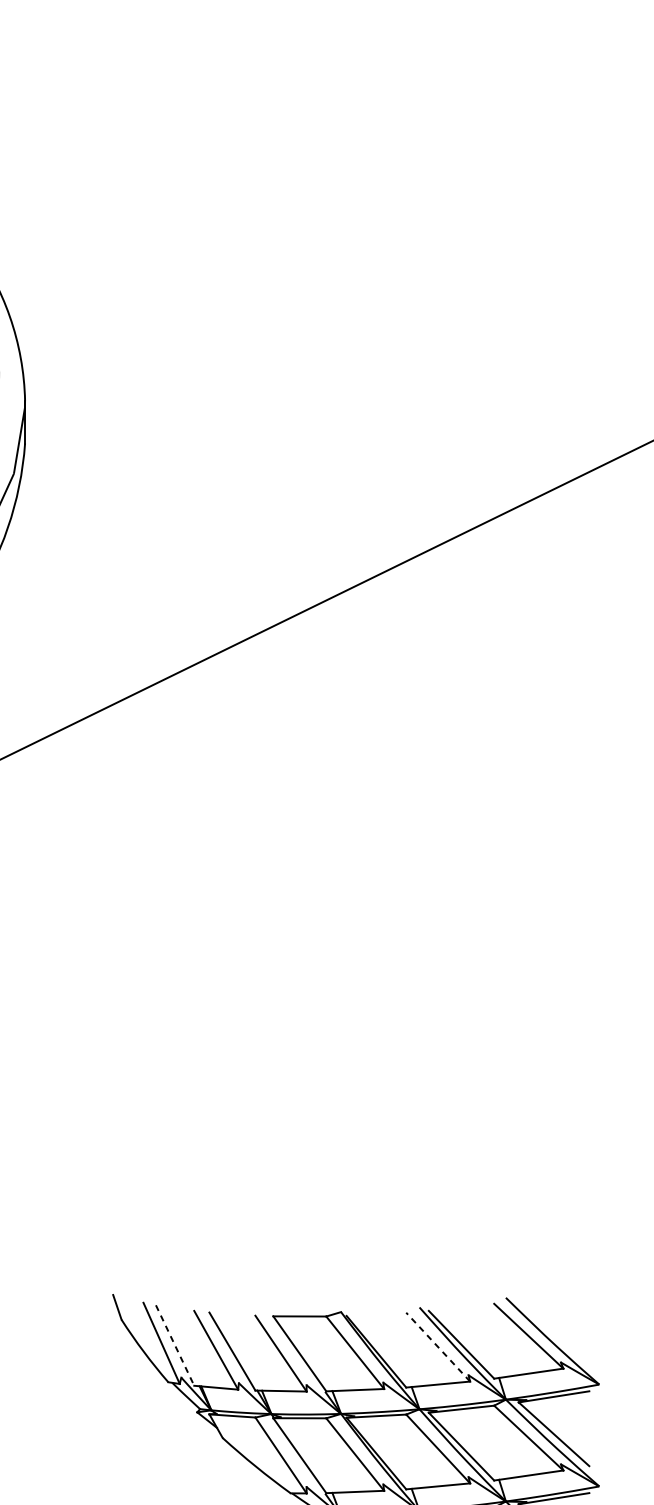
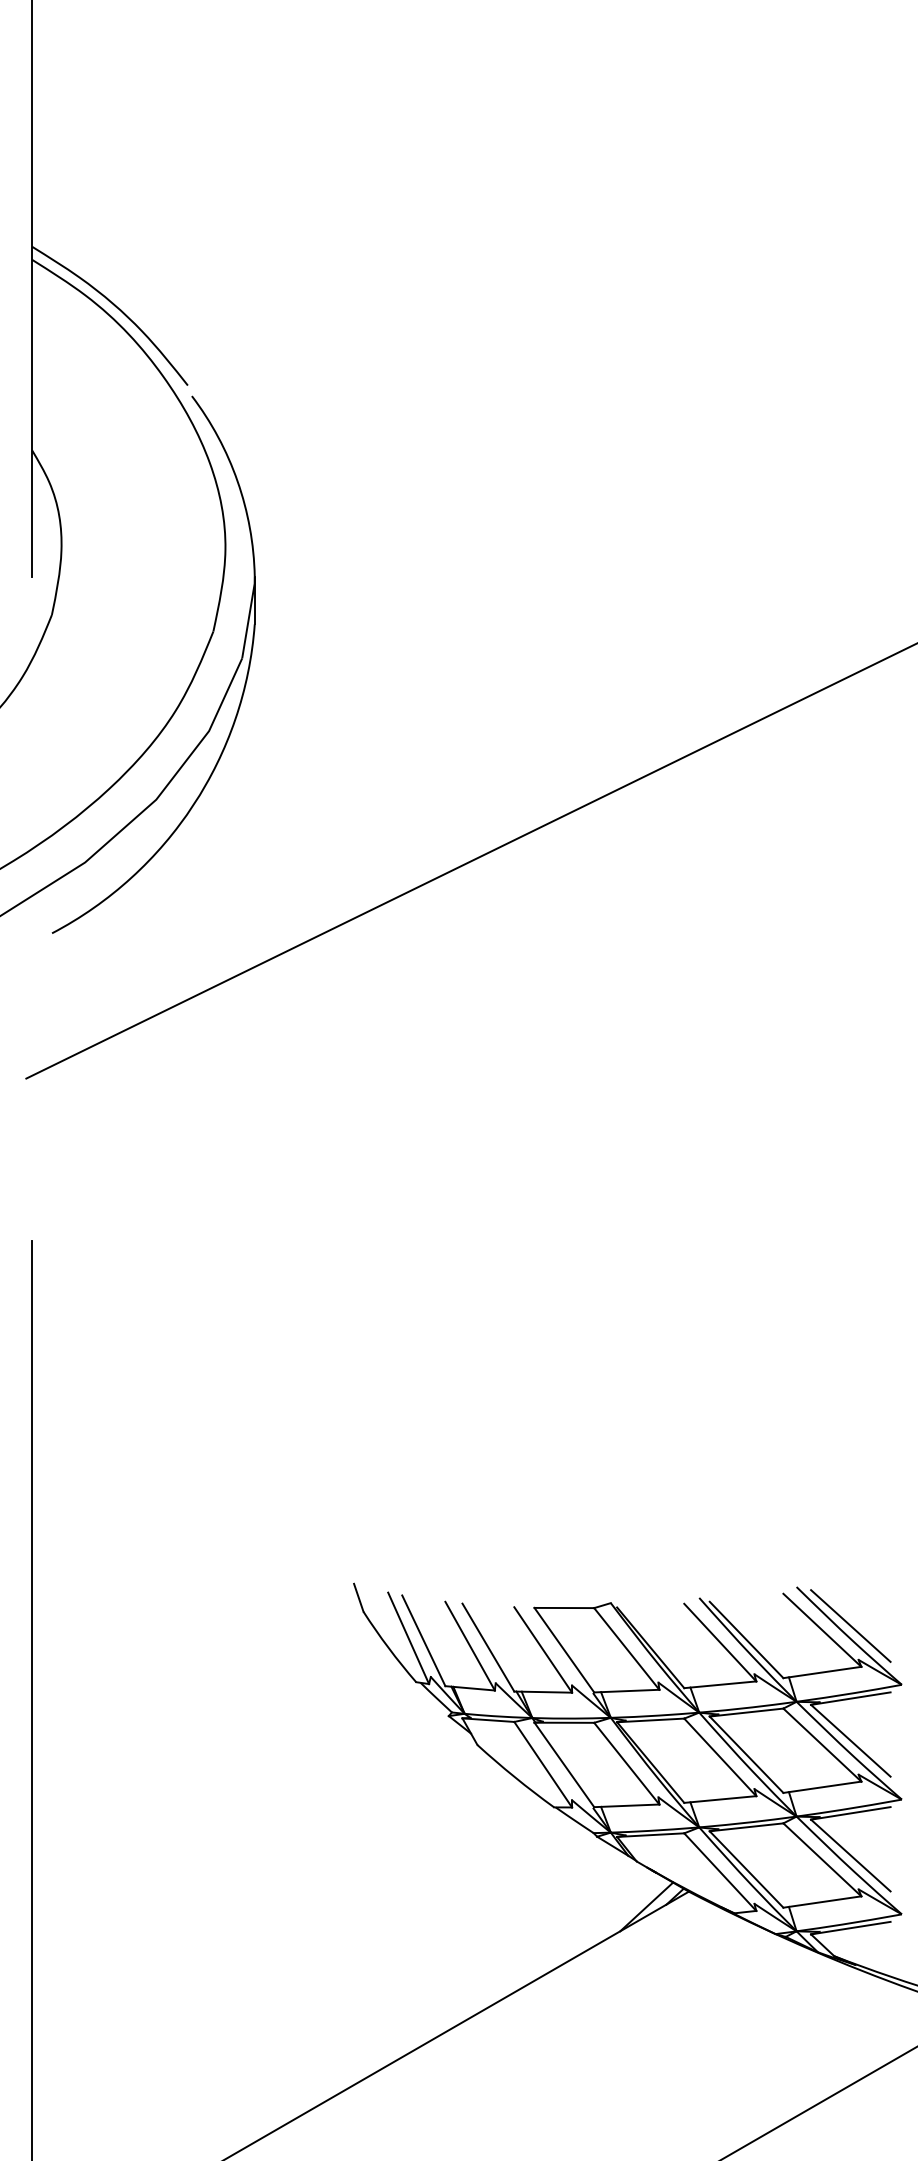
line: (553, 1331) -> (850, 1625), added
line: (175, 1346) -> (424, 1641), dashed -> solid
line: (438, 1347) -> (720, 1642), dashed -> solid

